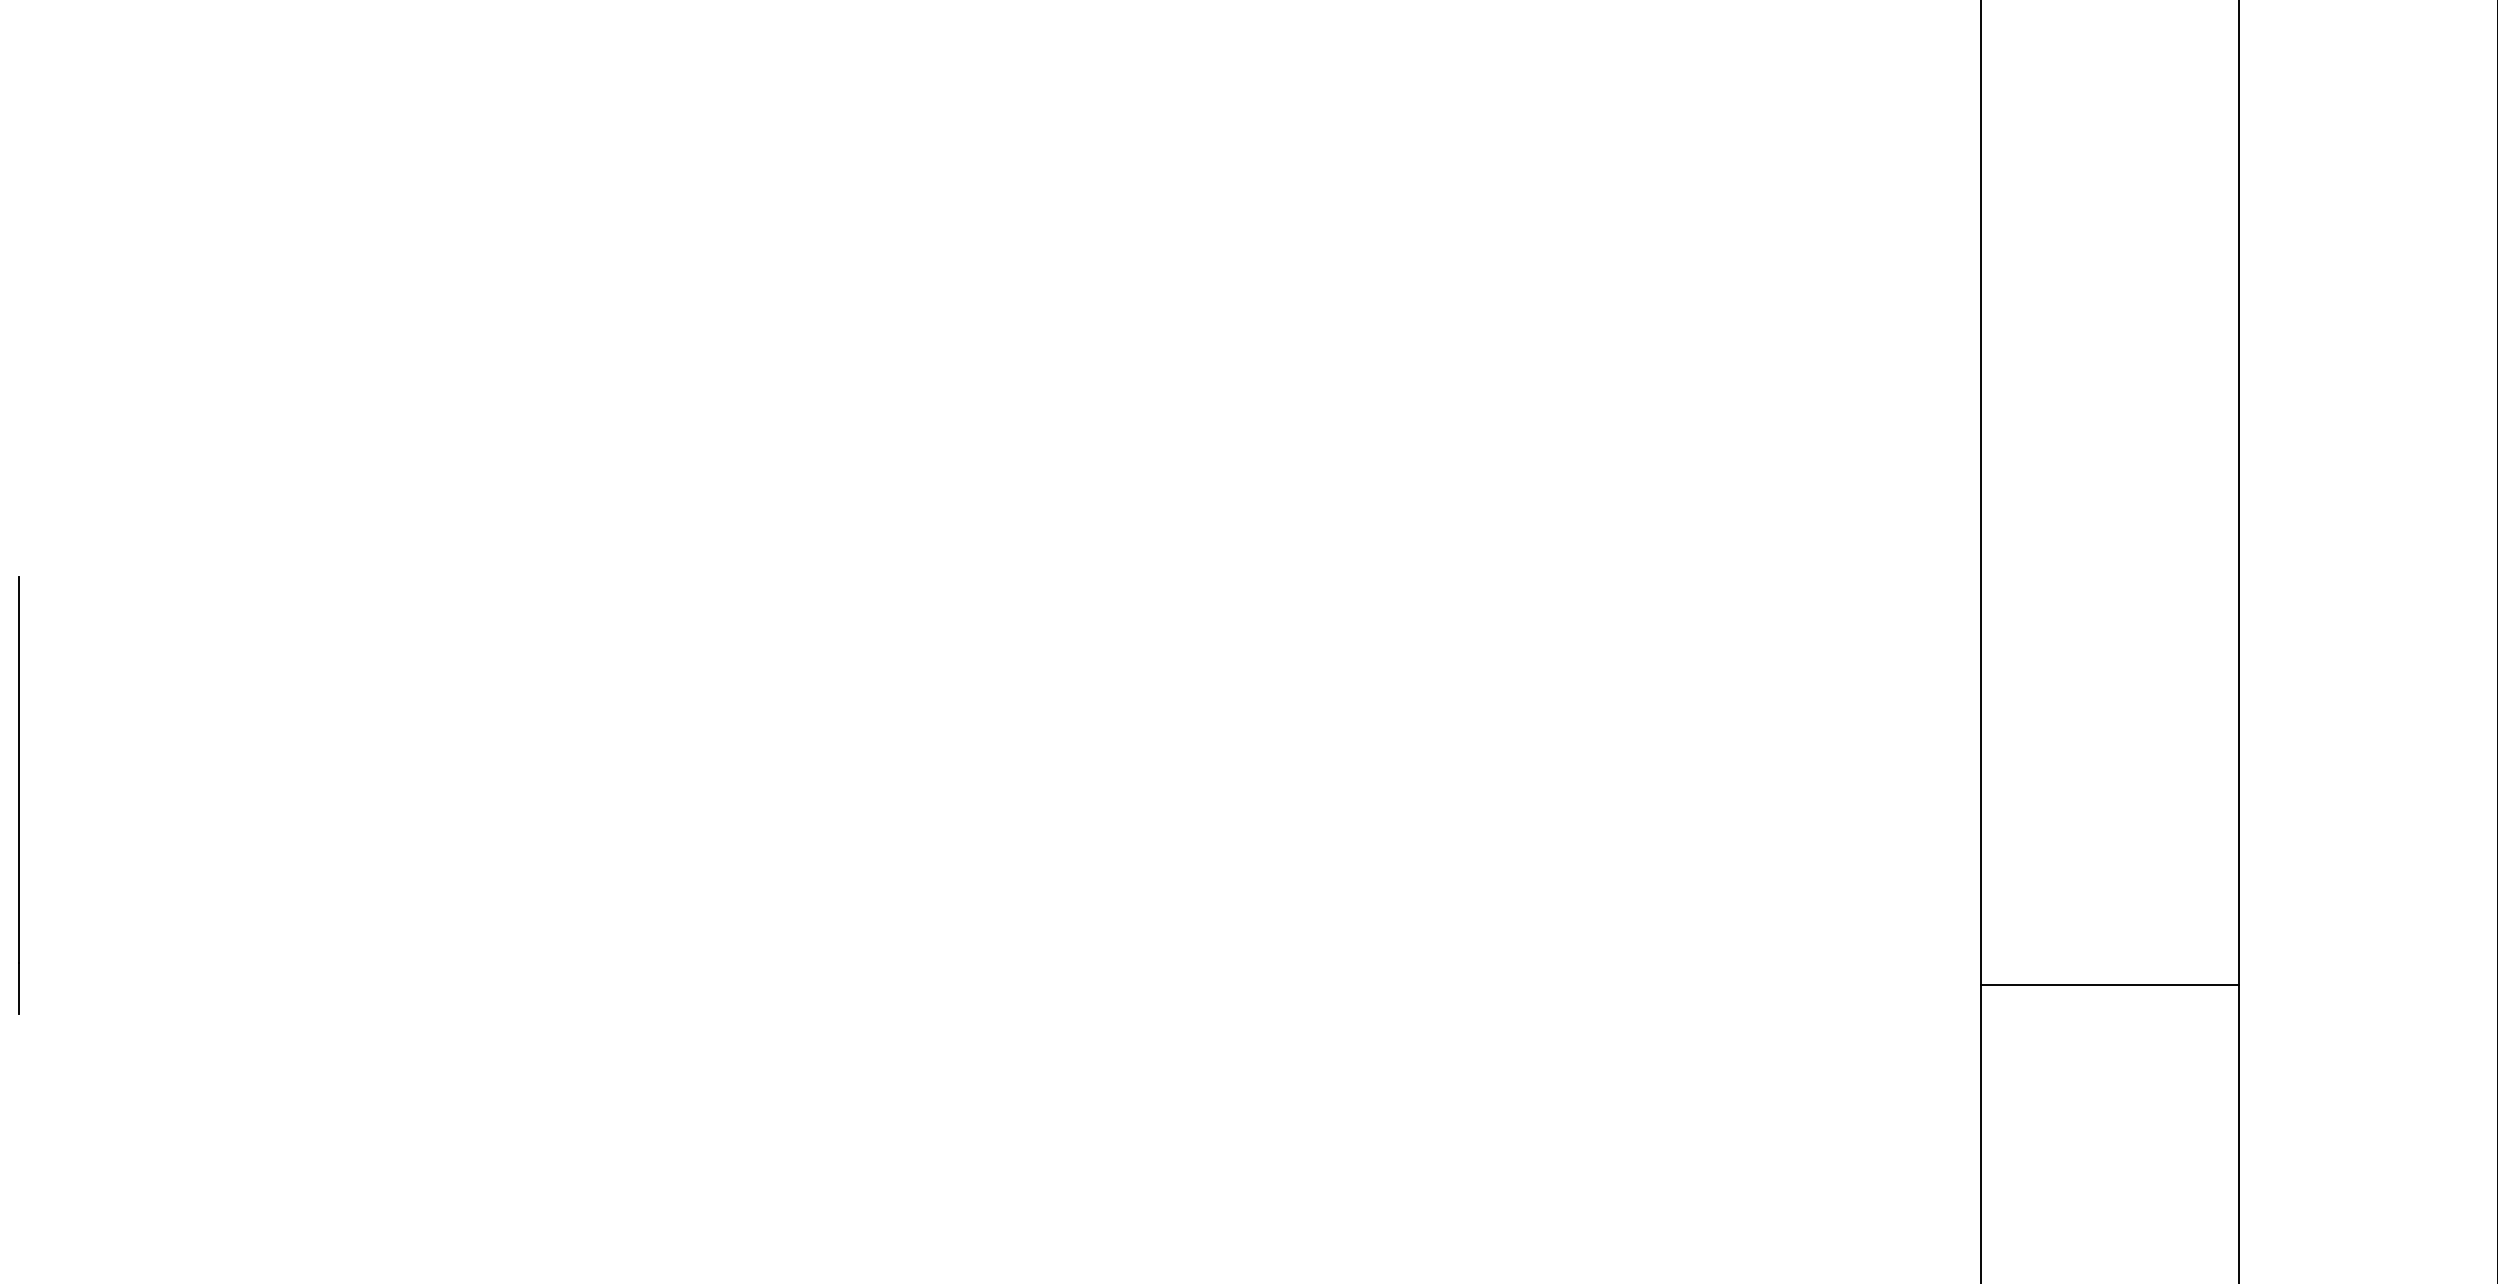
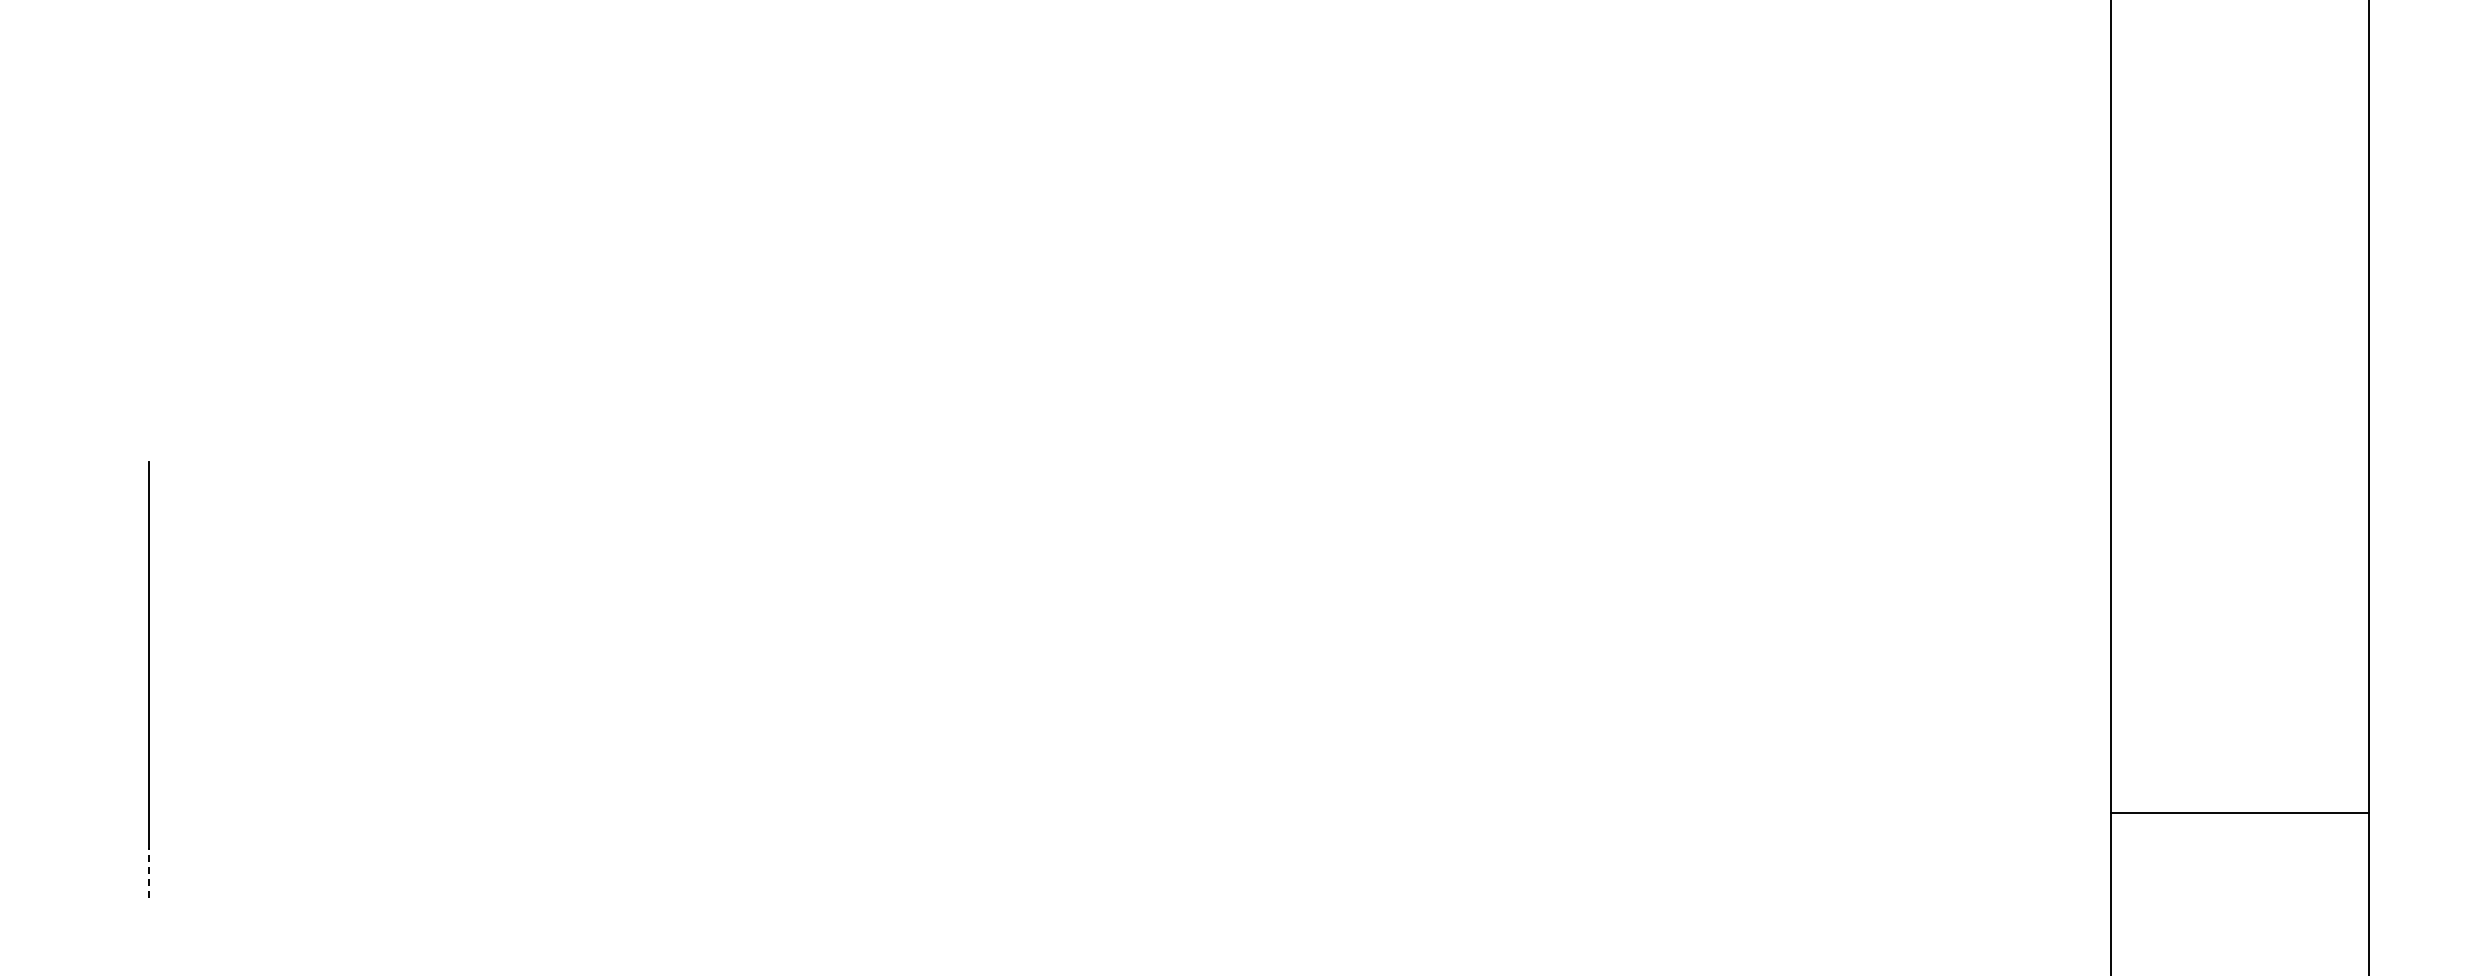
line: (2109, 985) -> (2239, 813), moved
line: (19, 987) -> (149, 872), solid -> dashed

